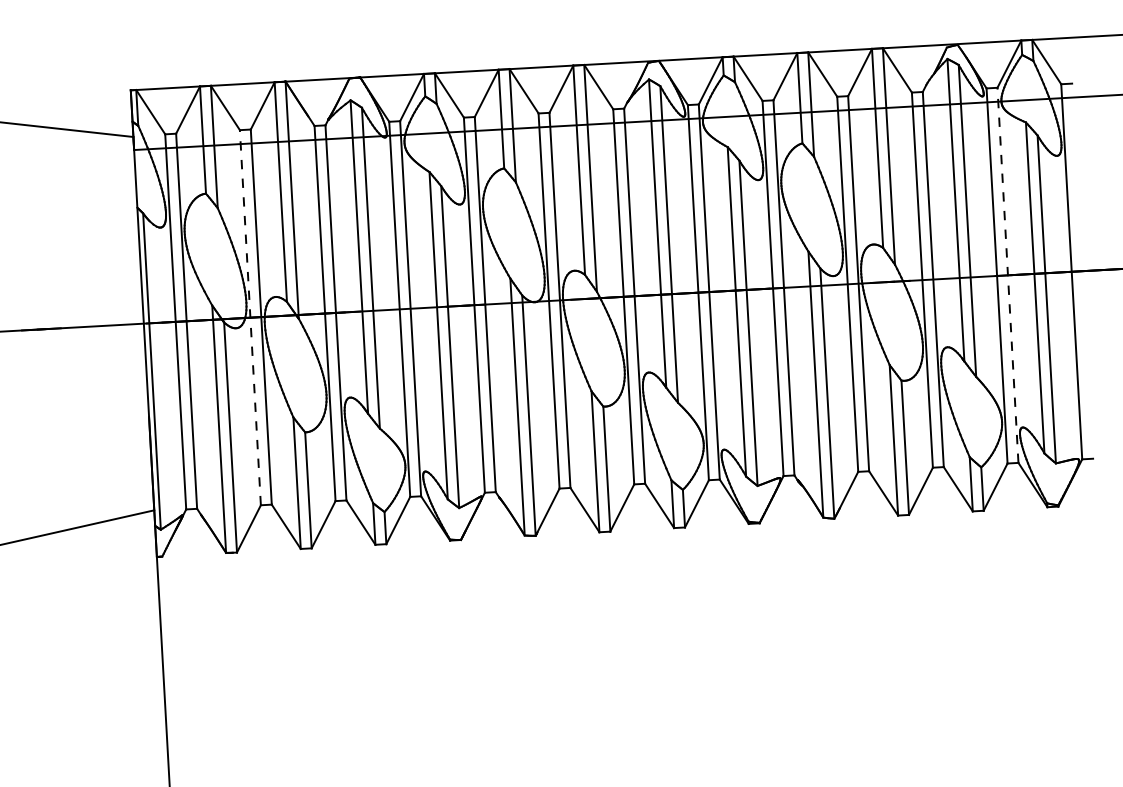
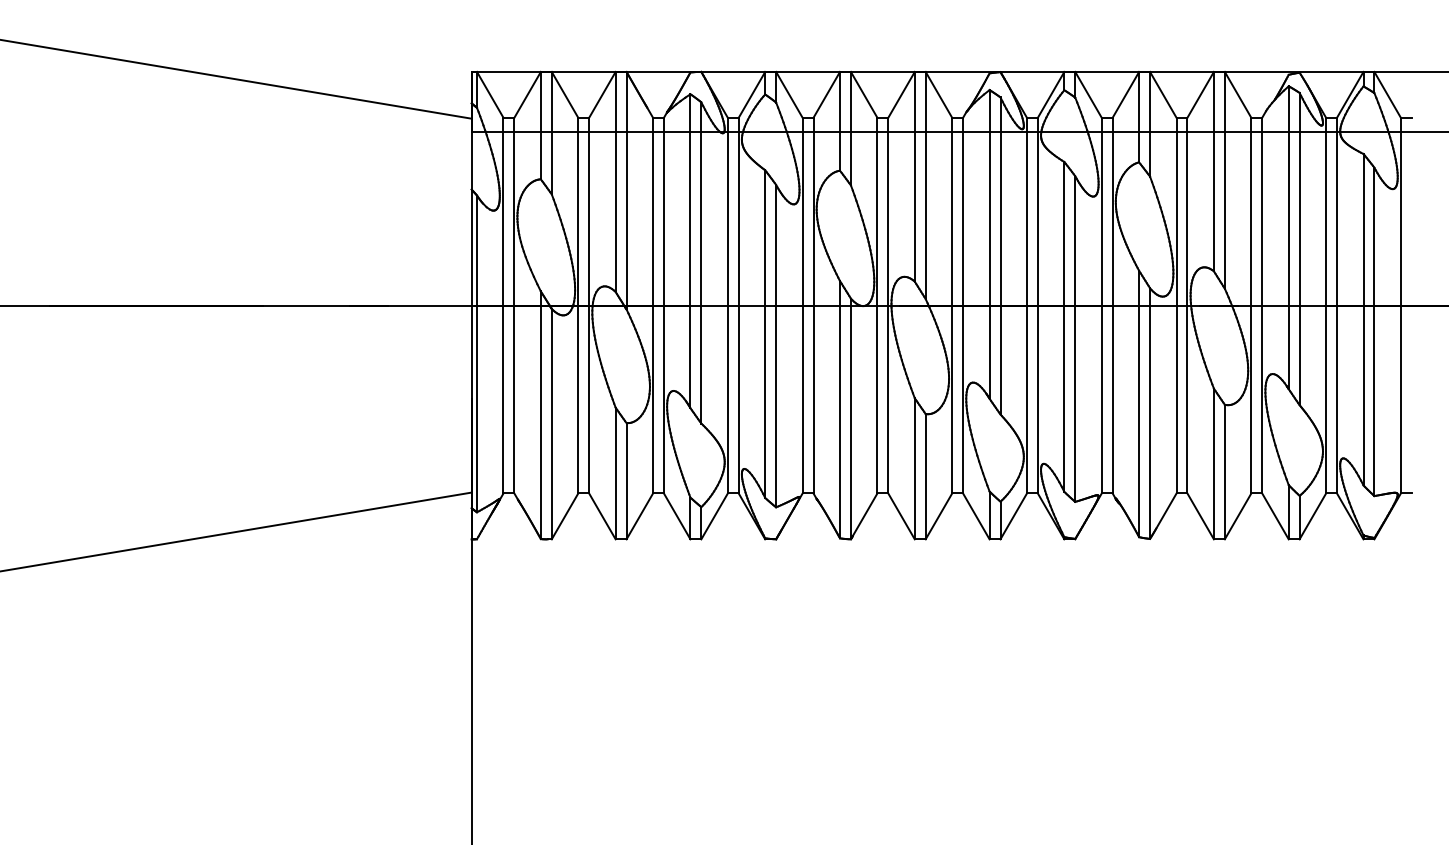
line: (1008, 275) -> (1337, 305), dashed -> solid
line: (250, 317) -> (578, 305), dashed -> solid

